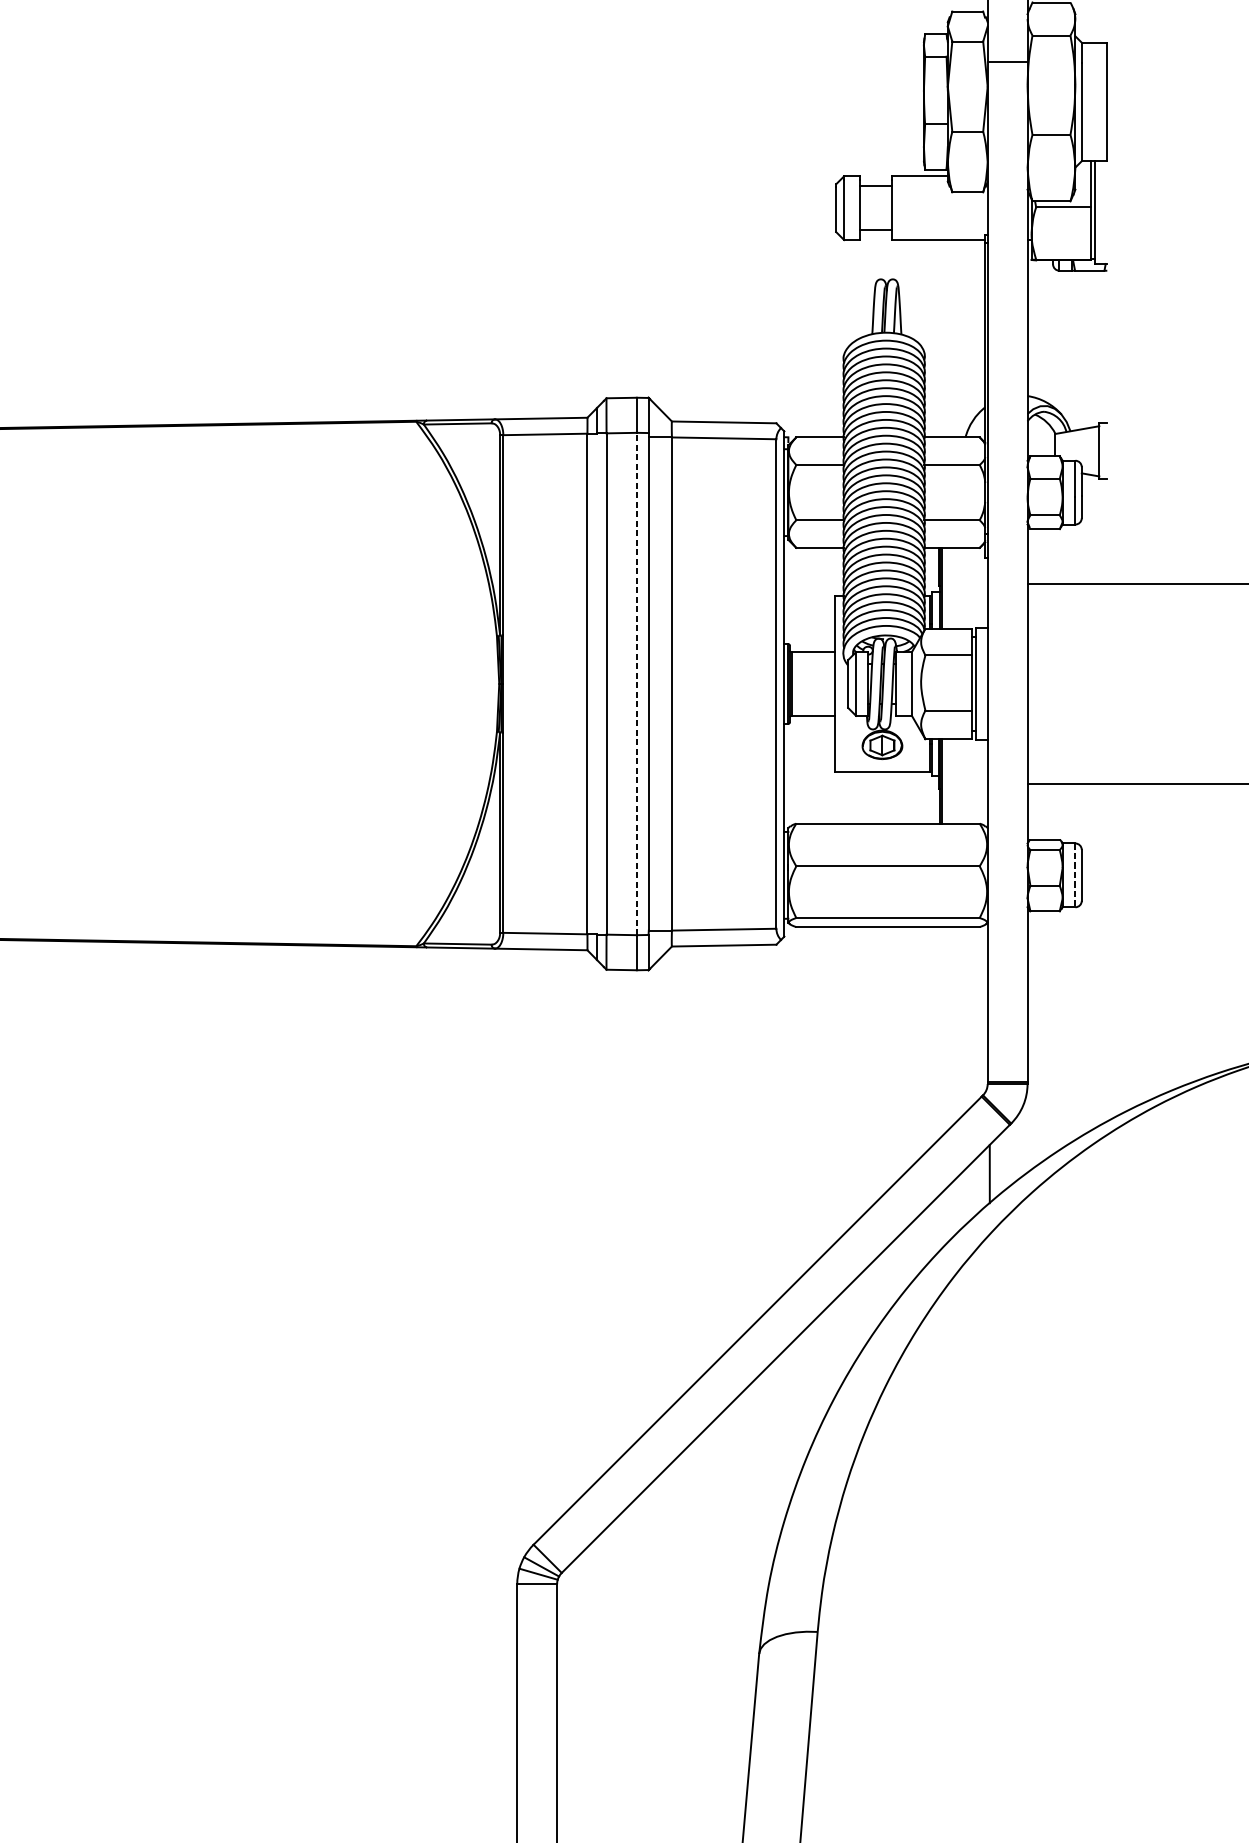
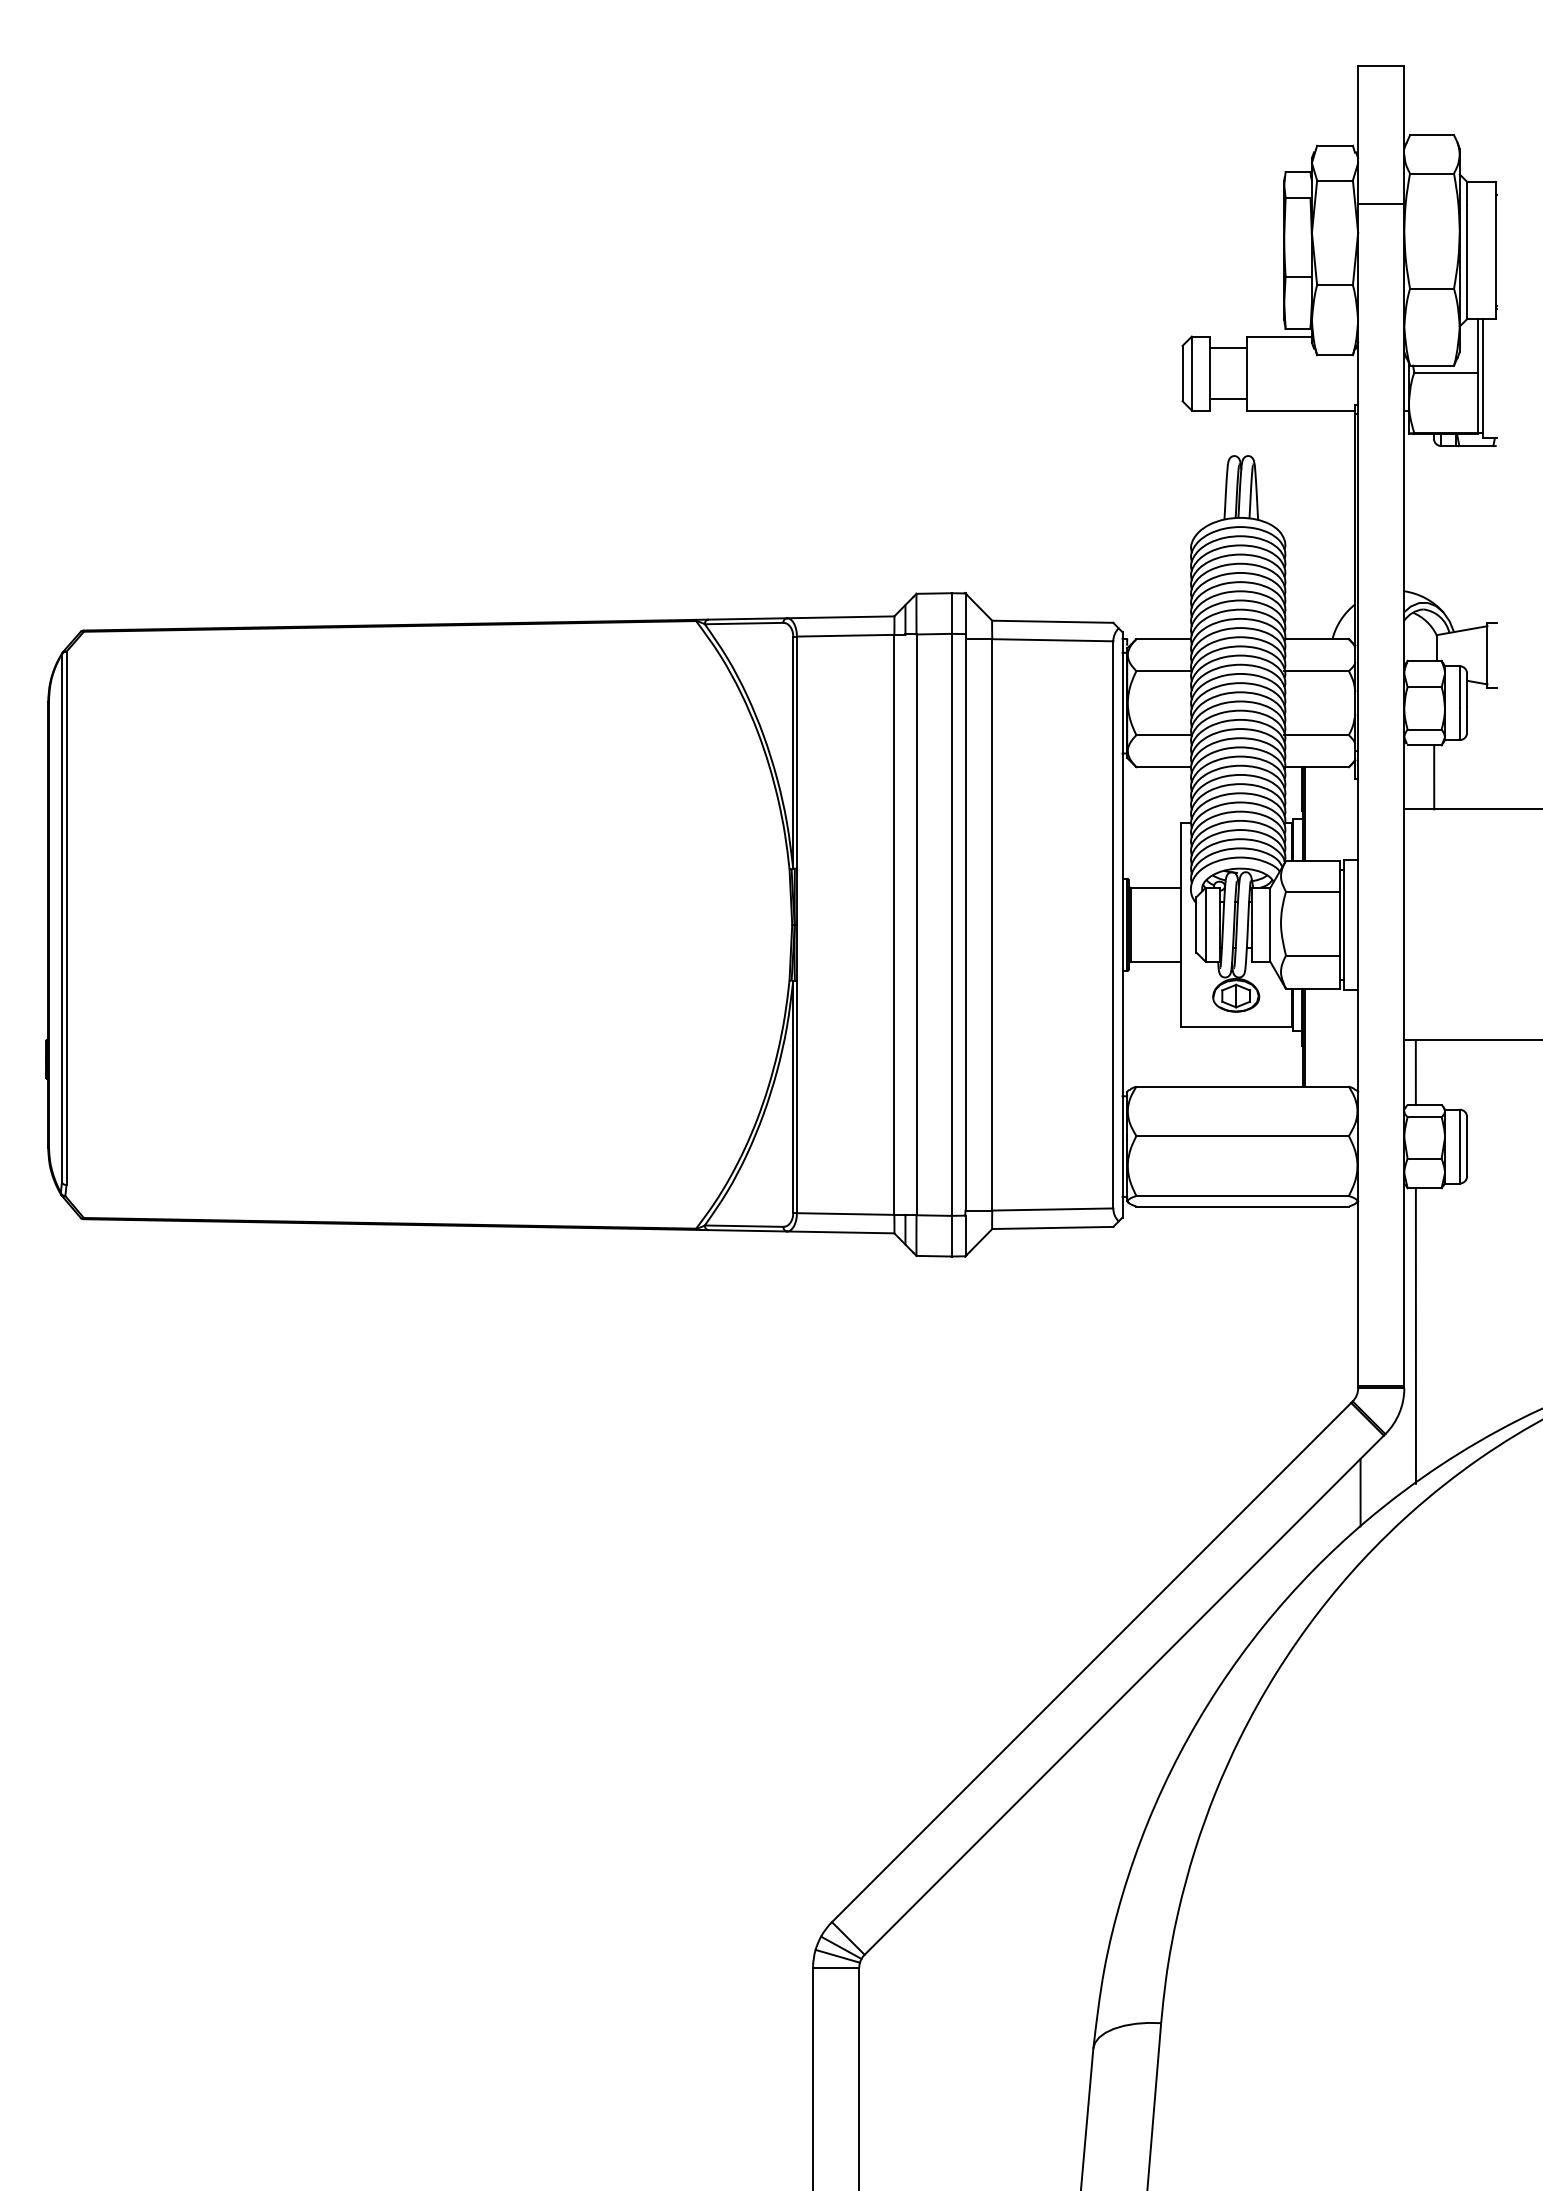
line: (1053, 556) -> (1434, 777), added
line: (636, 683) -> (951, 924), dashed -> solid
line: (1037, 811) -> (1415, 1072), added
line: (1075, 875) -> (1459, 1146), dashed -> solid
line: (1037, 1038) -> (1415, 1335), added

